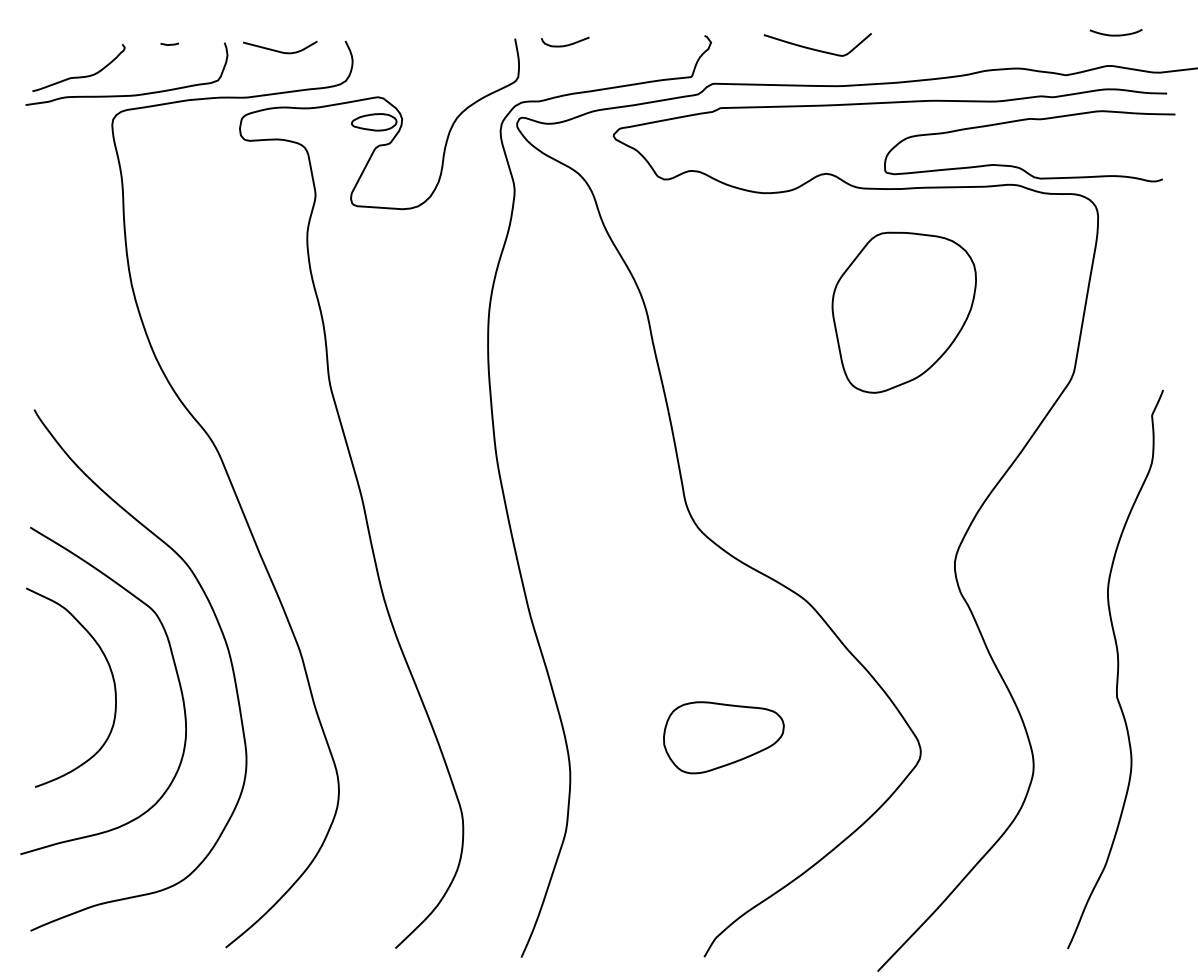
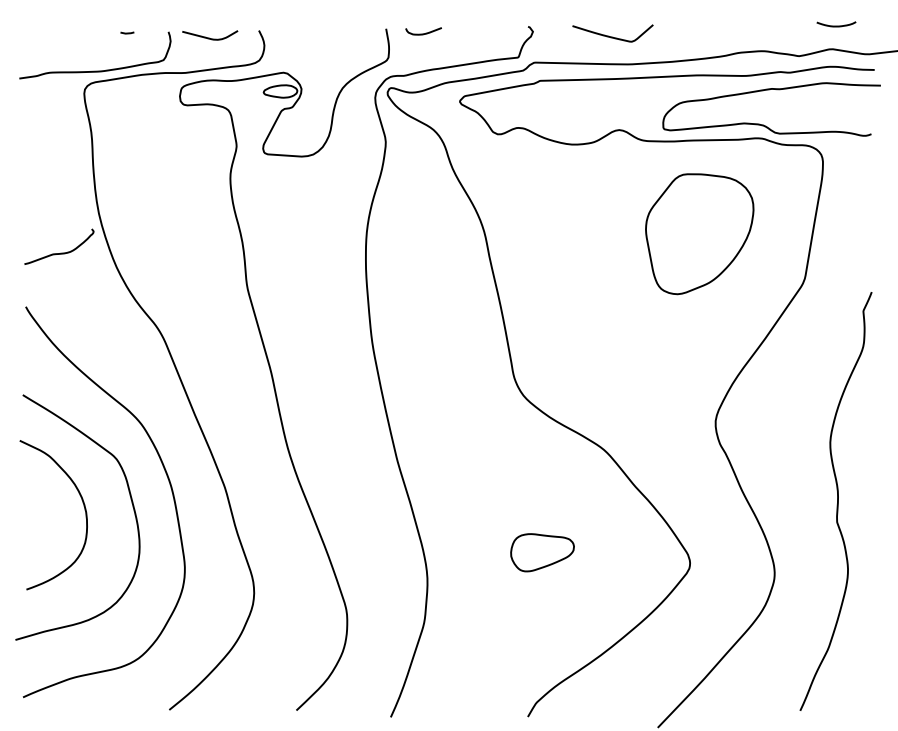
curve: (80, 75) -> (60, 252), moved
part: (903, 313) -> (699, 234), moved
part: (723, 737) -> (542, 552), size x0.7

